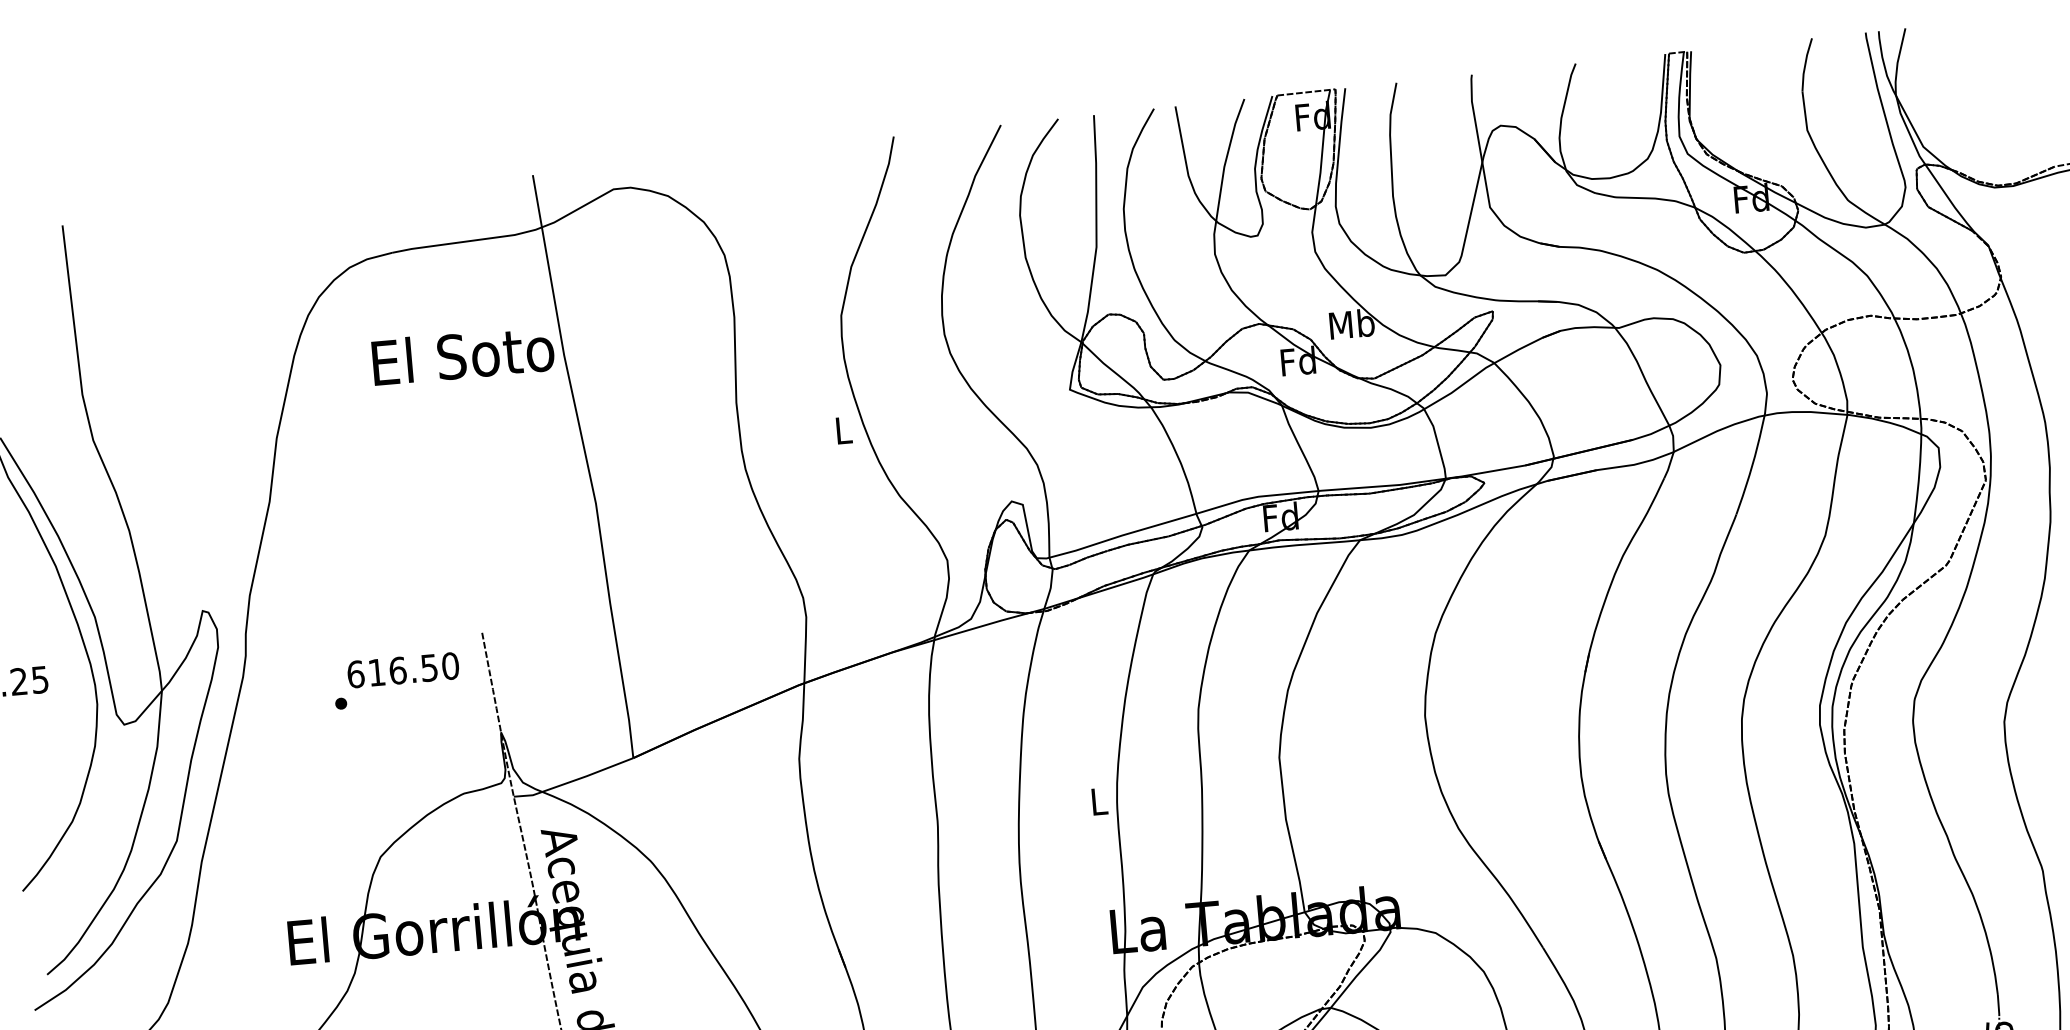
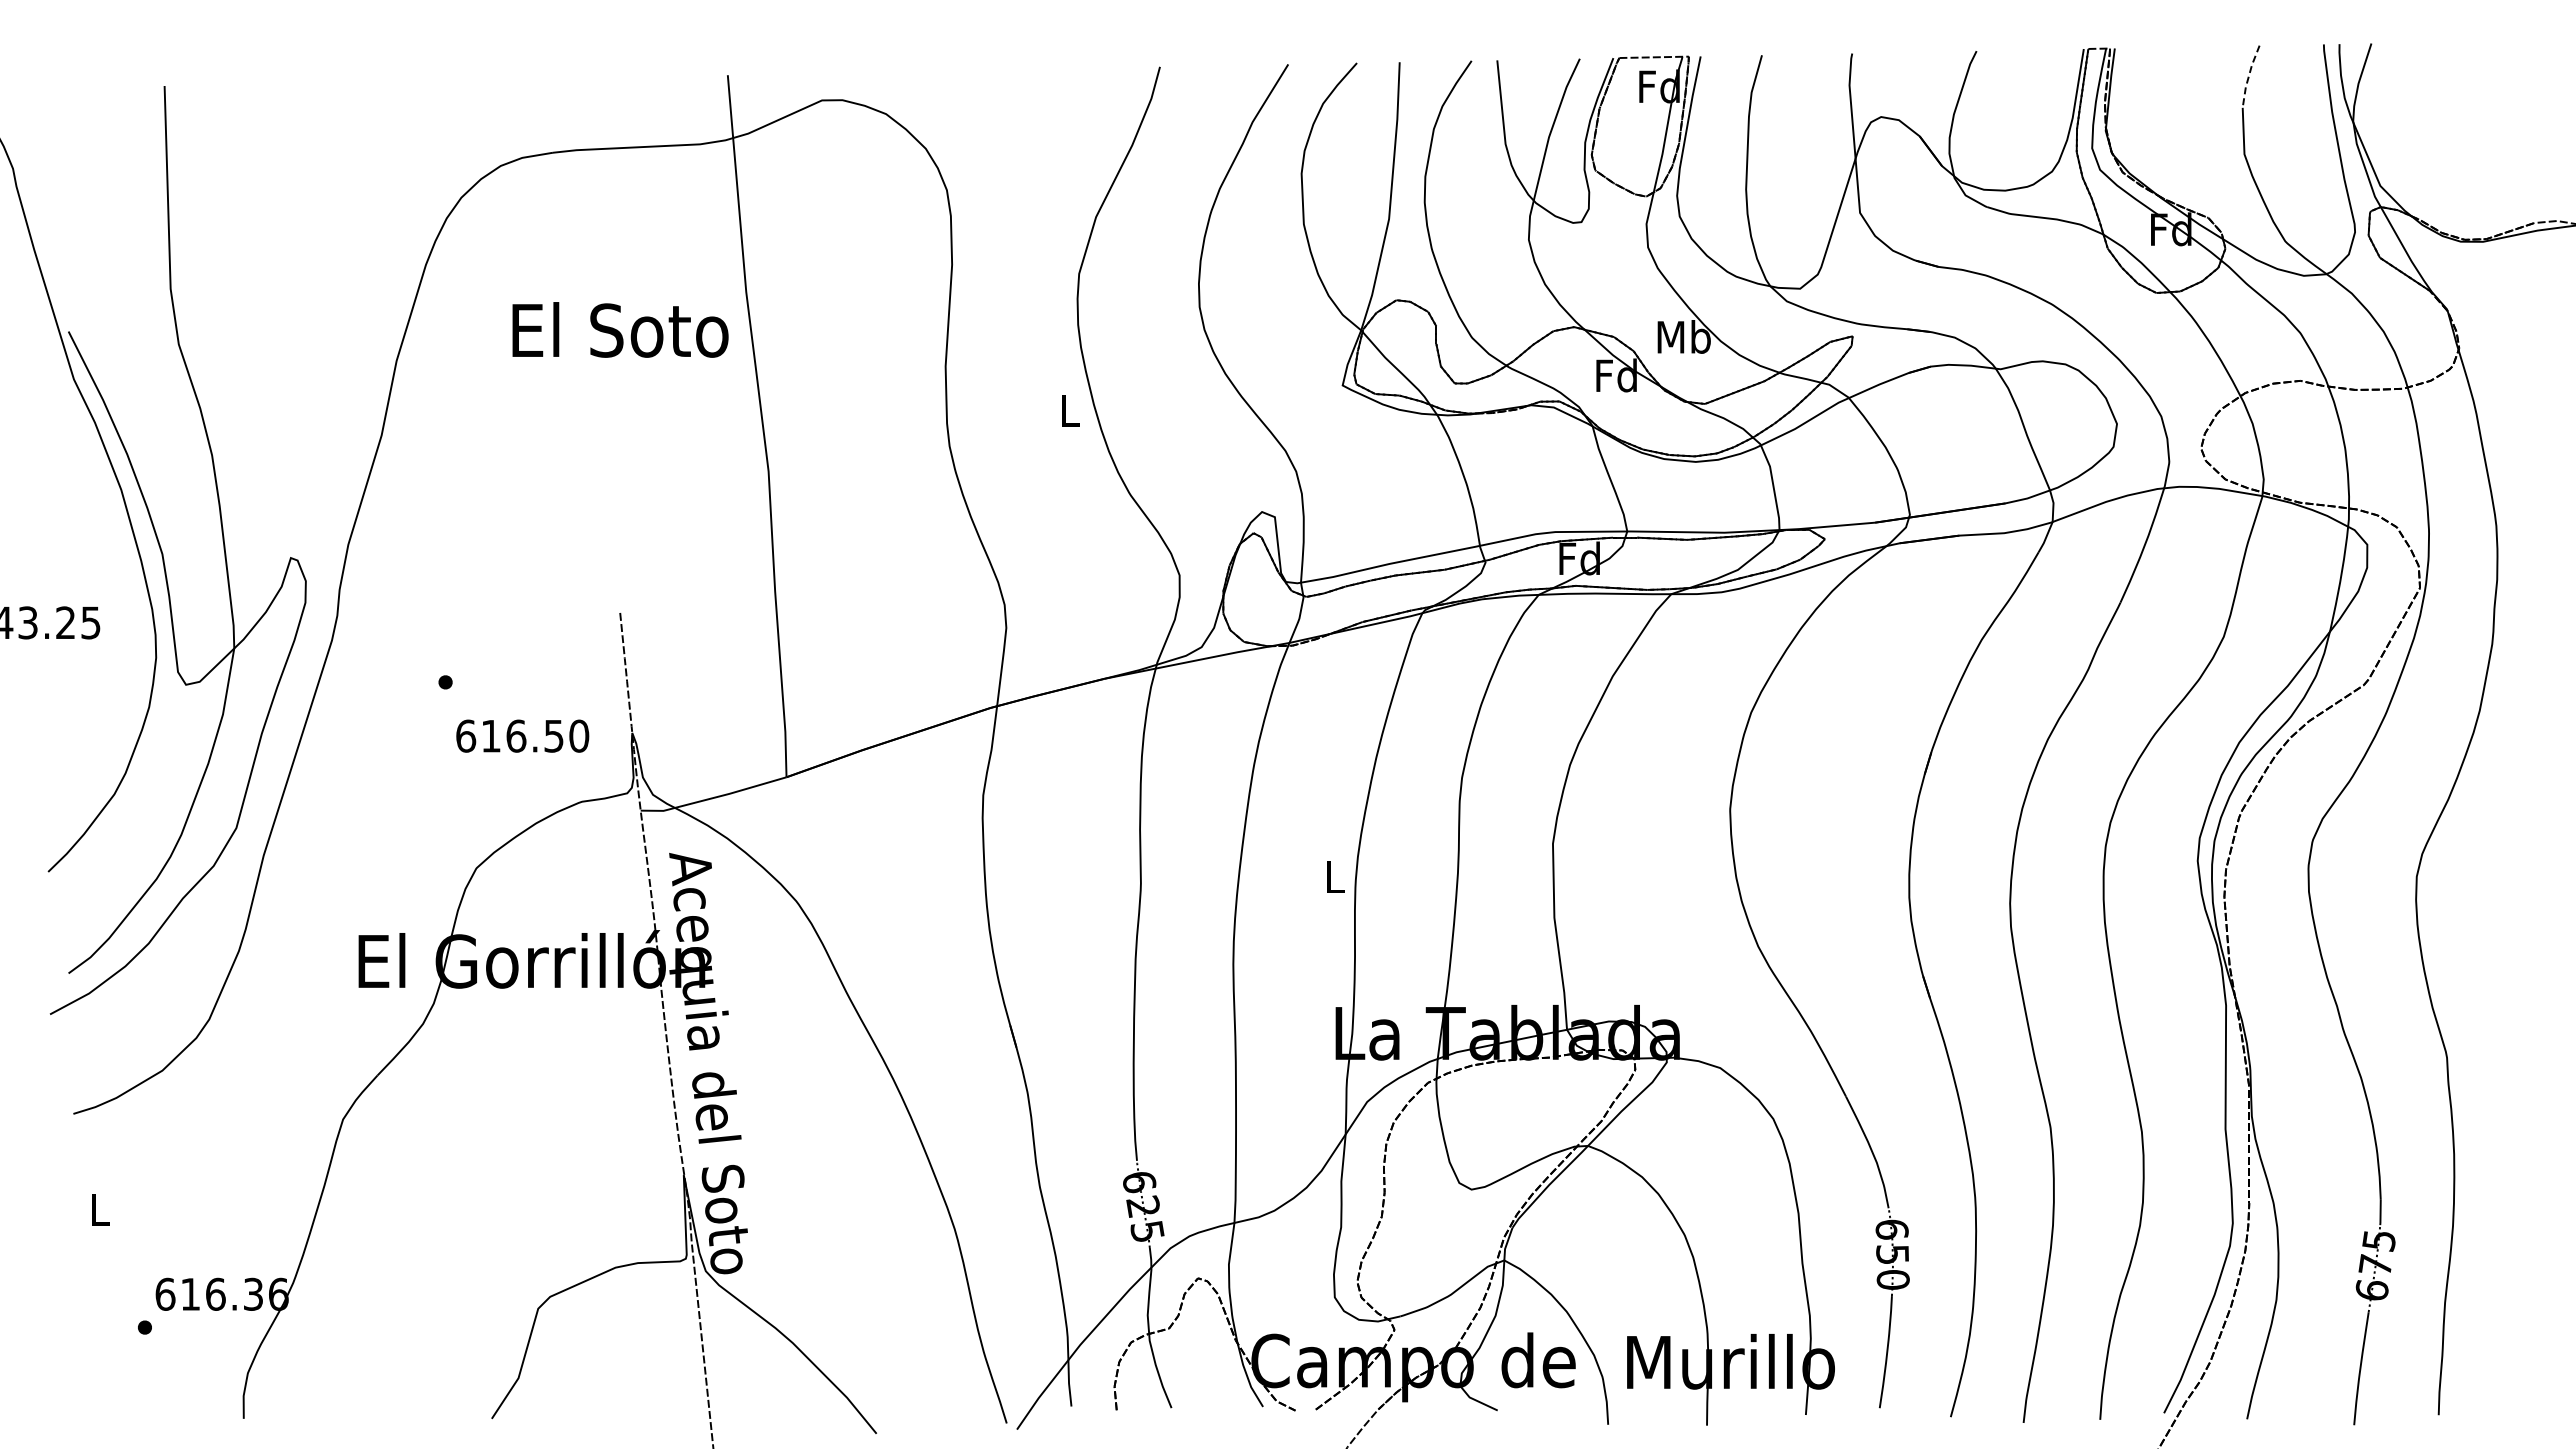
line: (1805, 64) -> (2248, 76), solid -> dashed
text: (463, 355) -> (620, 329), moved
text: (403, 669) -> (522, 735), moved

